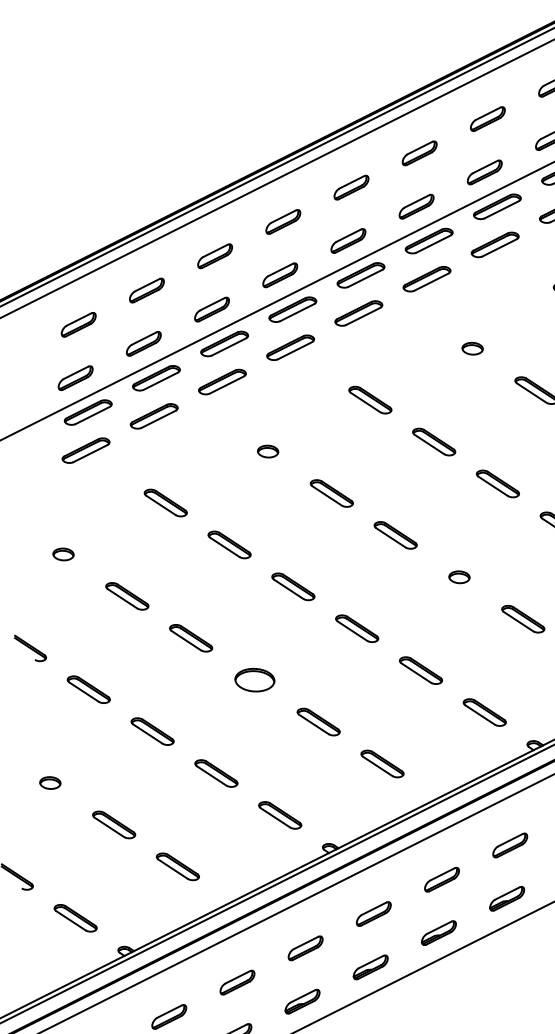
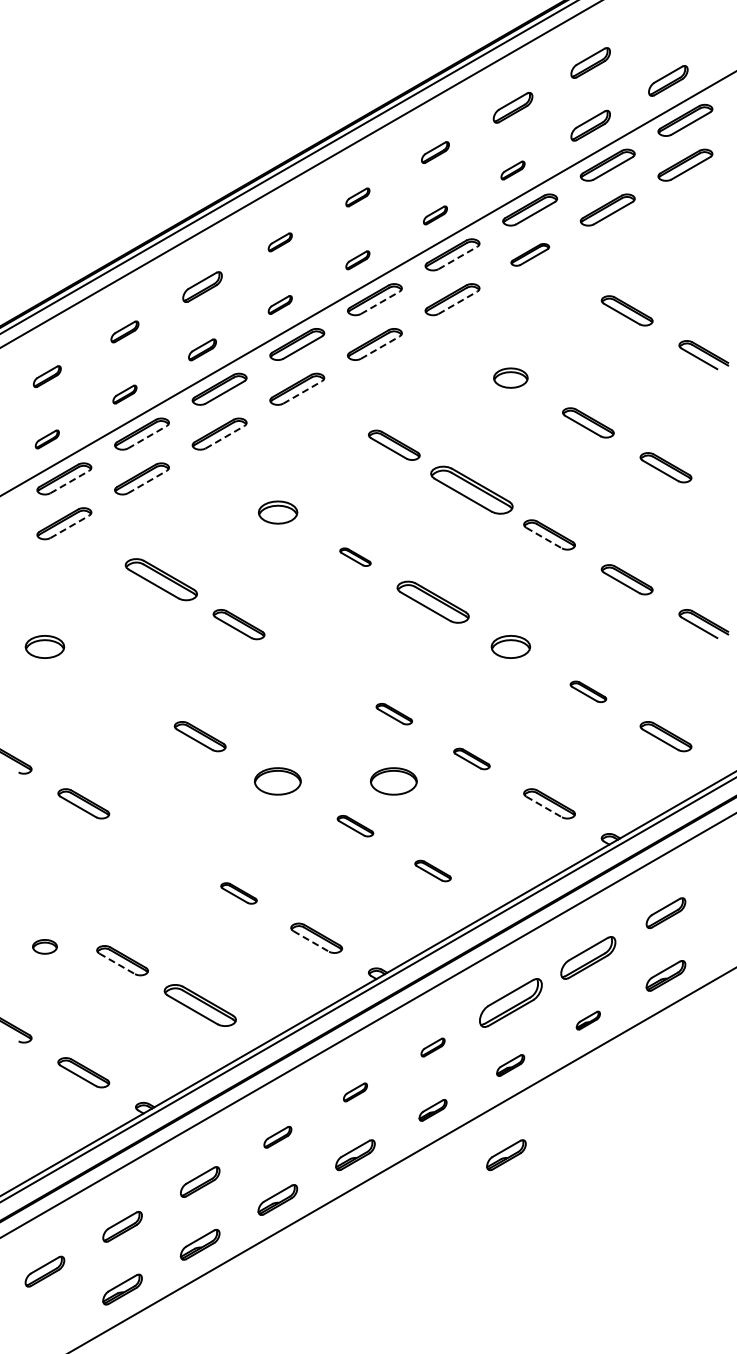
part: (419, 153) -> (435, 152), size x0.7
part: (484, 172) -> (512, 170), size x0.6
part: (351, 187) -> (357, 197), size x0.6
part: (416, 206) -> (435, 215), size x0.6
part: (283, 222) -> (280, 242), size x0.6
part: (348, 241) -> (357, 260), size x0.6
line: (434, 243) -> (458, 257), solid -> dashed
part: (495, 244) -> (530, 254), size x0.7
part: (280, 274) -> (280, 304), size x0.6
line: (365, 278) -> (380, 302), solid -> dashed
line: (431, 281) -> (458, 302), solid -> dashed
part: (146, 290) -> (124, 331), size x0.7
part: (212, 309) -> (202, 349), size x0.7
line: (363, 316) -> (380, 347), solid -> dashed
part: (78, 324) -> (47, 376), size x0.7
part: (143, 343) -> (124, 394), size x0.6
part: (472, 348) -> (510, 377), size x1.4
line: (295, 350) -> (303, 392), solid -> dashed
part: (75, 378) -> (47, 439), size x0.6
line: (160, 381) -> (147, 437), solid -> dashed
line: (227, 385) -> (225, 437), solid -> dashed
line: (93, 415) -> (70, 481), solid -> dashed
line: (158, 418) -> (147, 481), solid -> dashed
part: (433, 441) -> (471, 489), size x1.6
part: (267, 451) -> (277, 512), size x1.6
line: (91, 453) -> (70, 526), solid -> dashed
line: (493, 486) -> (544, 538), solid -> dashed
part: (331, 492) -> (355, 556), size x0.6
part: (165, 502) -> (161, 579), size x1.4
part: (395, 534) -> (432, 601), size x1.4
part: (63, 554) -> (44, 646), size x1.6
part: (459, 576) -> (510, 646), size x1.6
part: (293, 586) -> (316, 668), removed
part: (127, 596) -> (122, 691), removed
part: (523, 618) -> (588, 691), size x0.7
part: (357, 628) -> (394, 713), size x0.7
part: (420, 670) -> (471, 758), size x0.7
part: (353, 685) -> (393, 781), added
line: (480, 714) -> (544, 806), solid -> dashed
part: (318, 721) -> (355, 825), size x0.7
part: (152, 731) -> (161, 848), removed
part: (382, 763) -> (432, 870), size x0.7
part: (215, 773) -> (238, 893), size x0.7
part: (49, 782) -> (44, 946), moved
line: (275, 817) -> (311, 941), solid -> dashed
line: (109, 827) -> (117, 963), solid -> dashed
part: (510, 845) -> (588, 957), size x1.4
part: (177, 866) -> (199, 1005), size x1.4
part: (441, 879) -> (510, 1002), size x1.6
part: (507, 898) -> (588, 1020), size x0.6
part: (373, 913) -> (432, 1047), size x0.6
part: (438, 933) -> (510, 1065), size x0.7
part: (305, 948) -> (355, 1092), size x0.6
part: (370, 967) -> (432, 1110), size x0.7
part: (237, 982) -> (277, 1137), size x0.7
part: (430, 1009) -> (506, 1155), added

